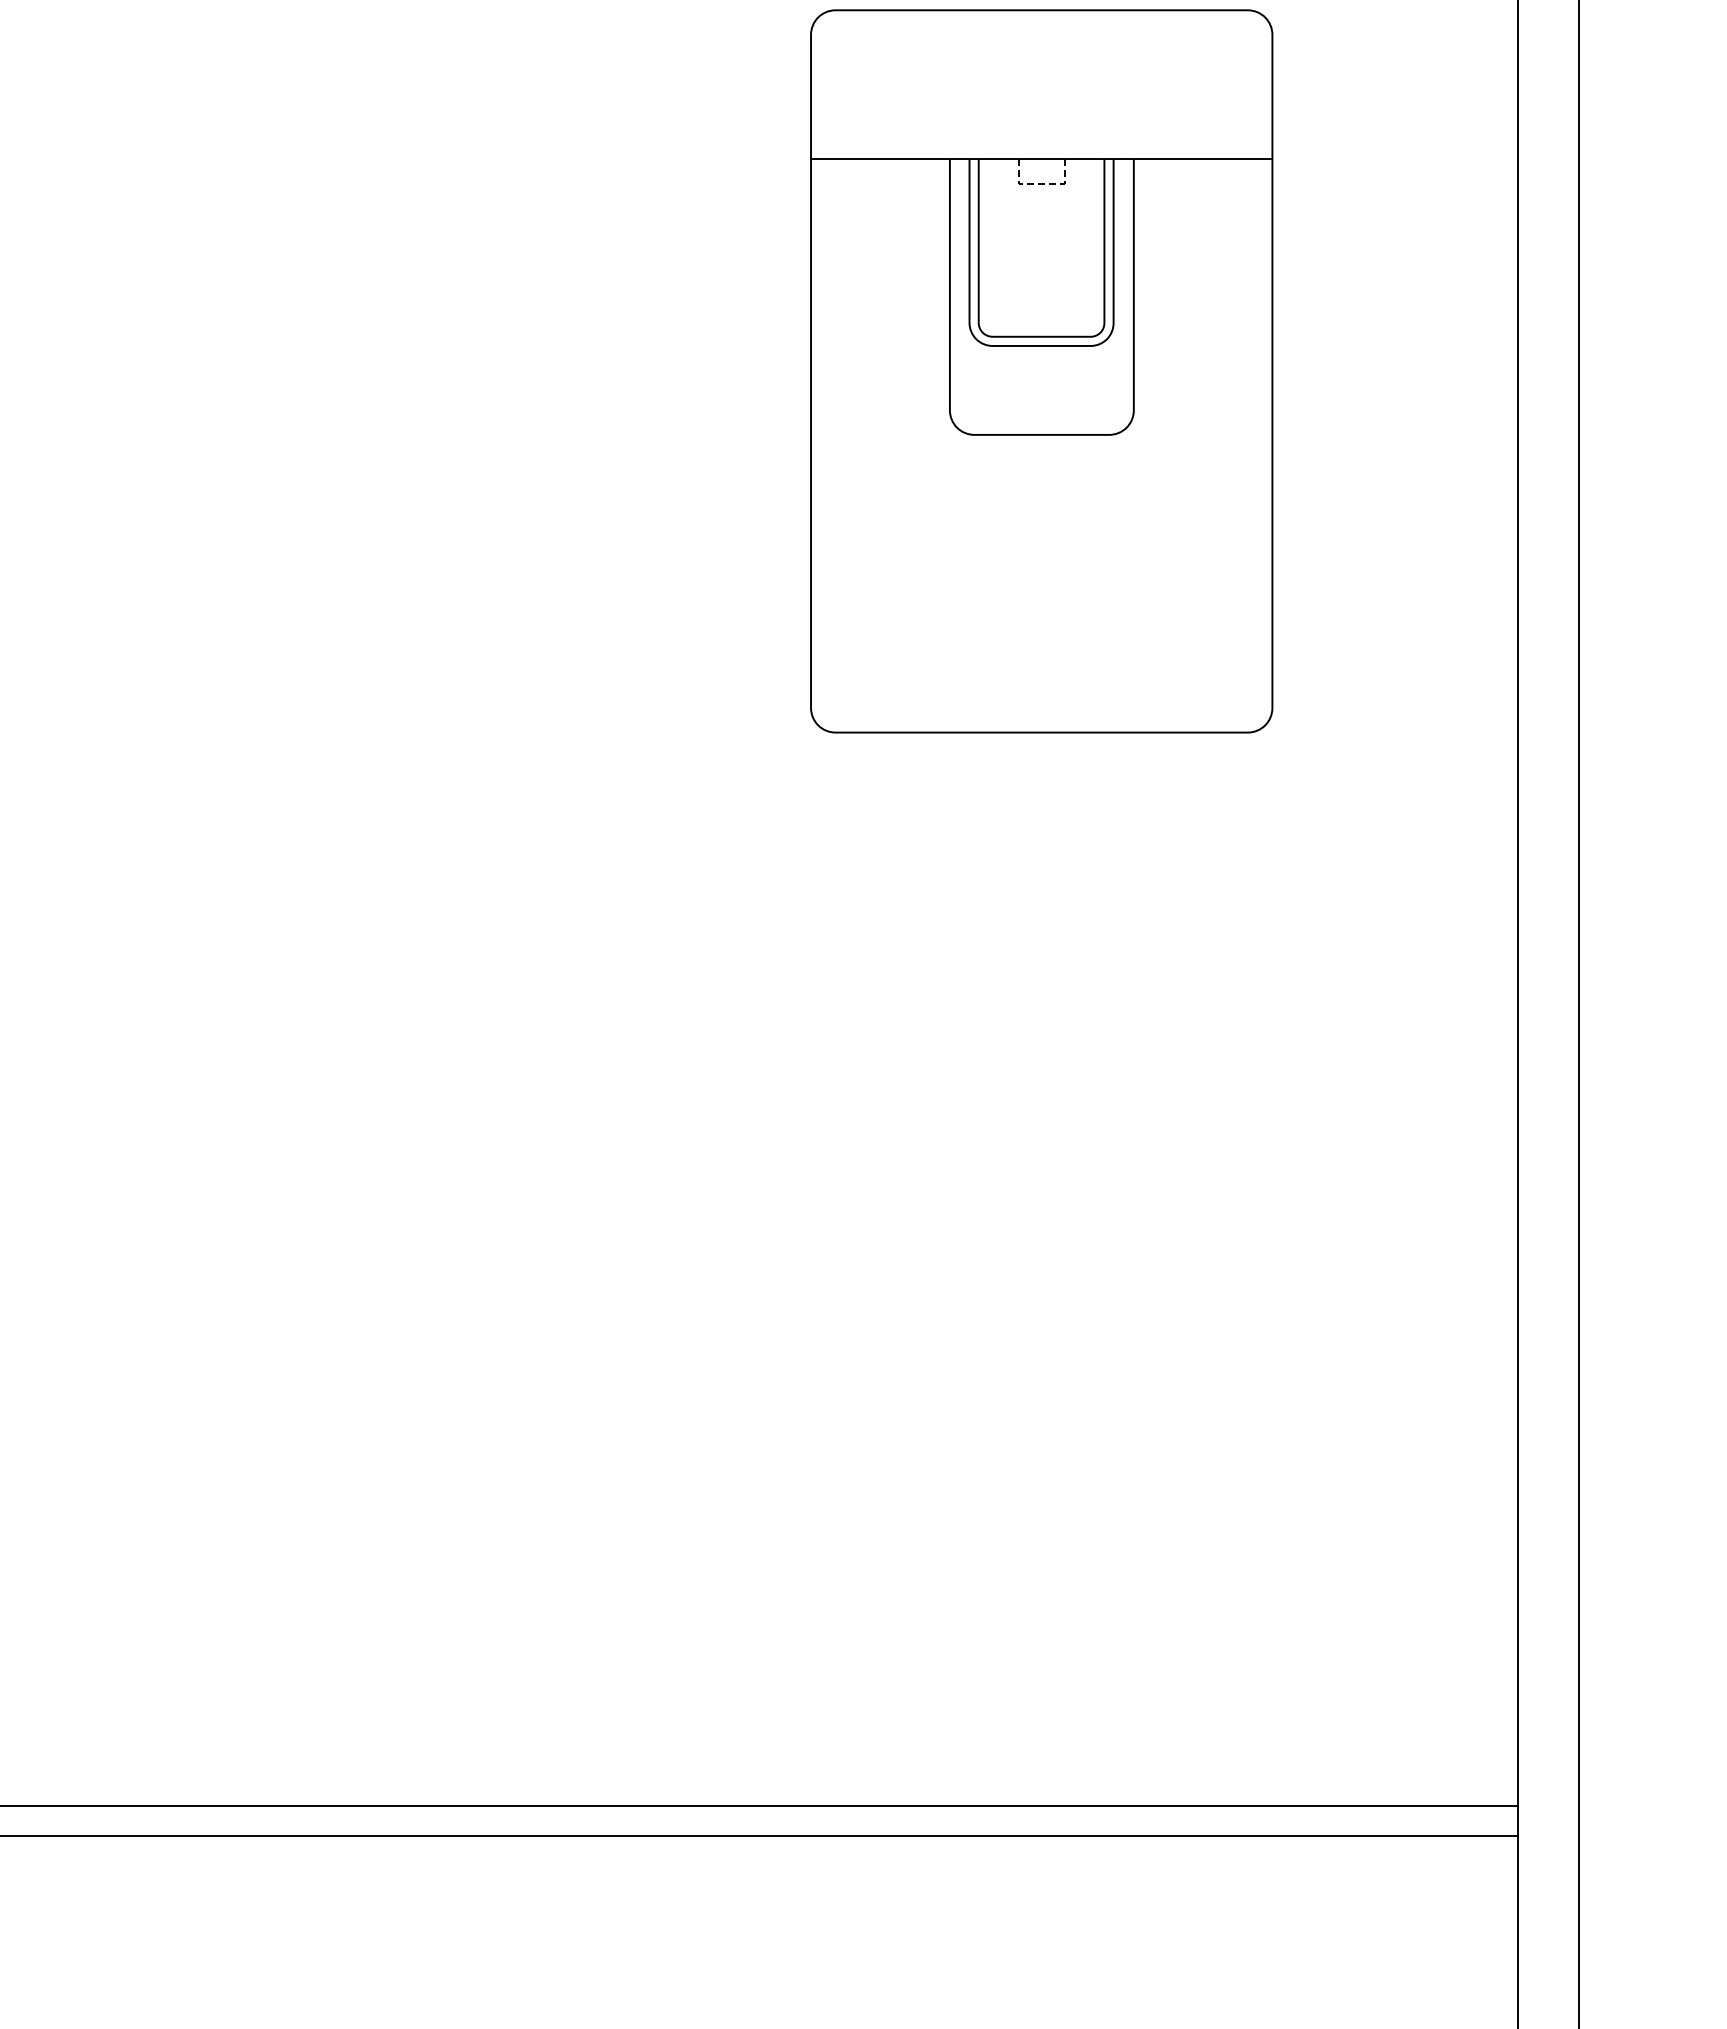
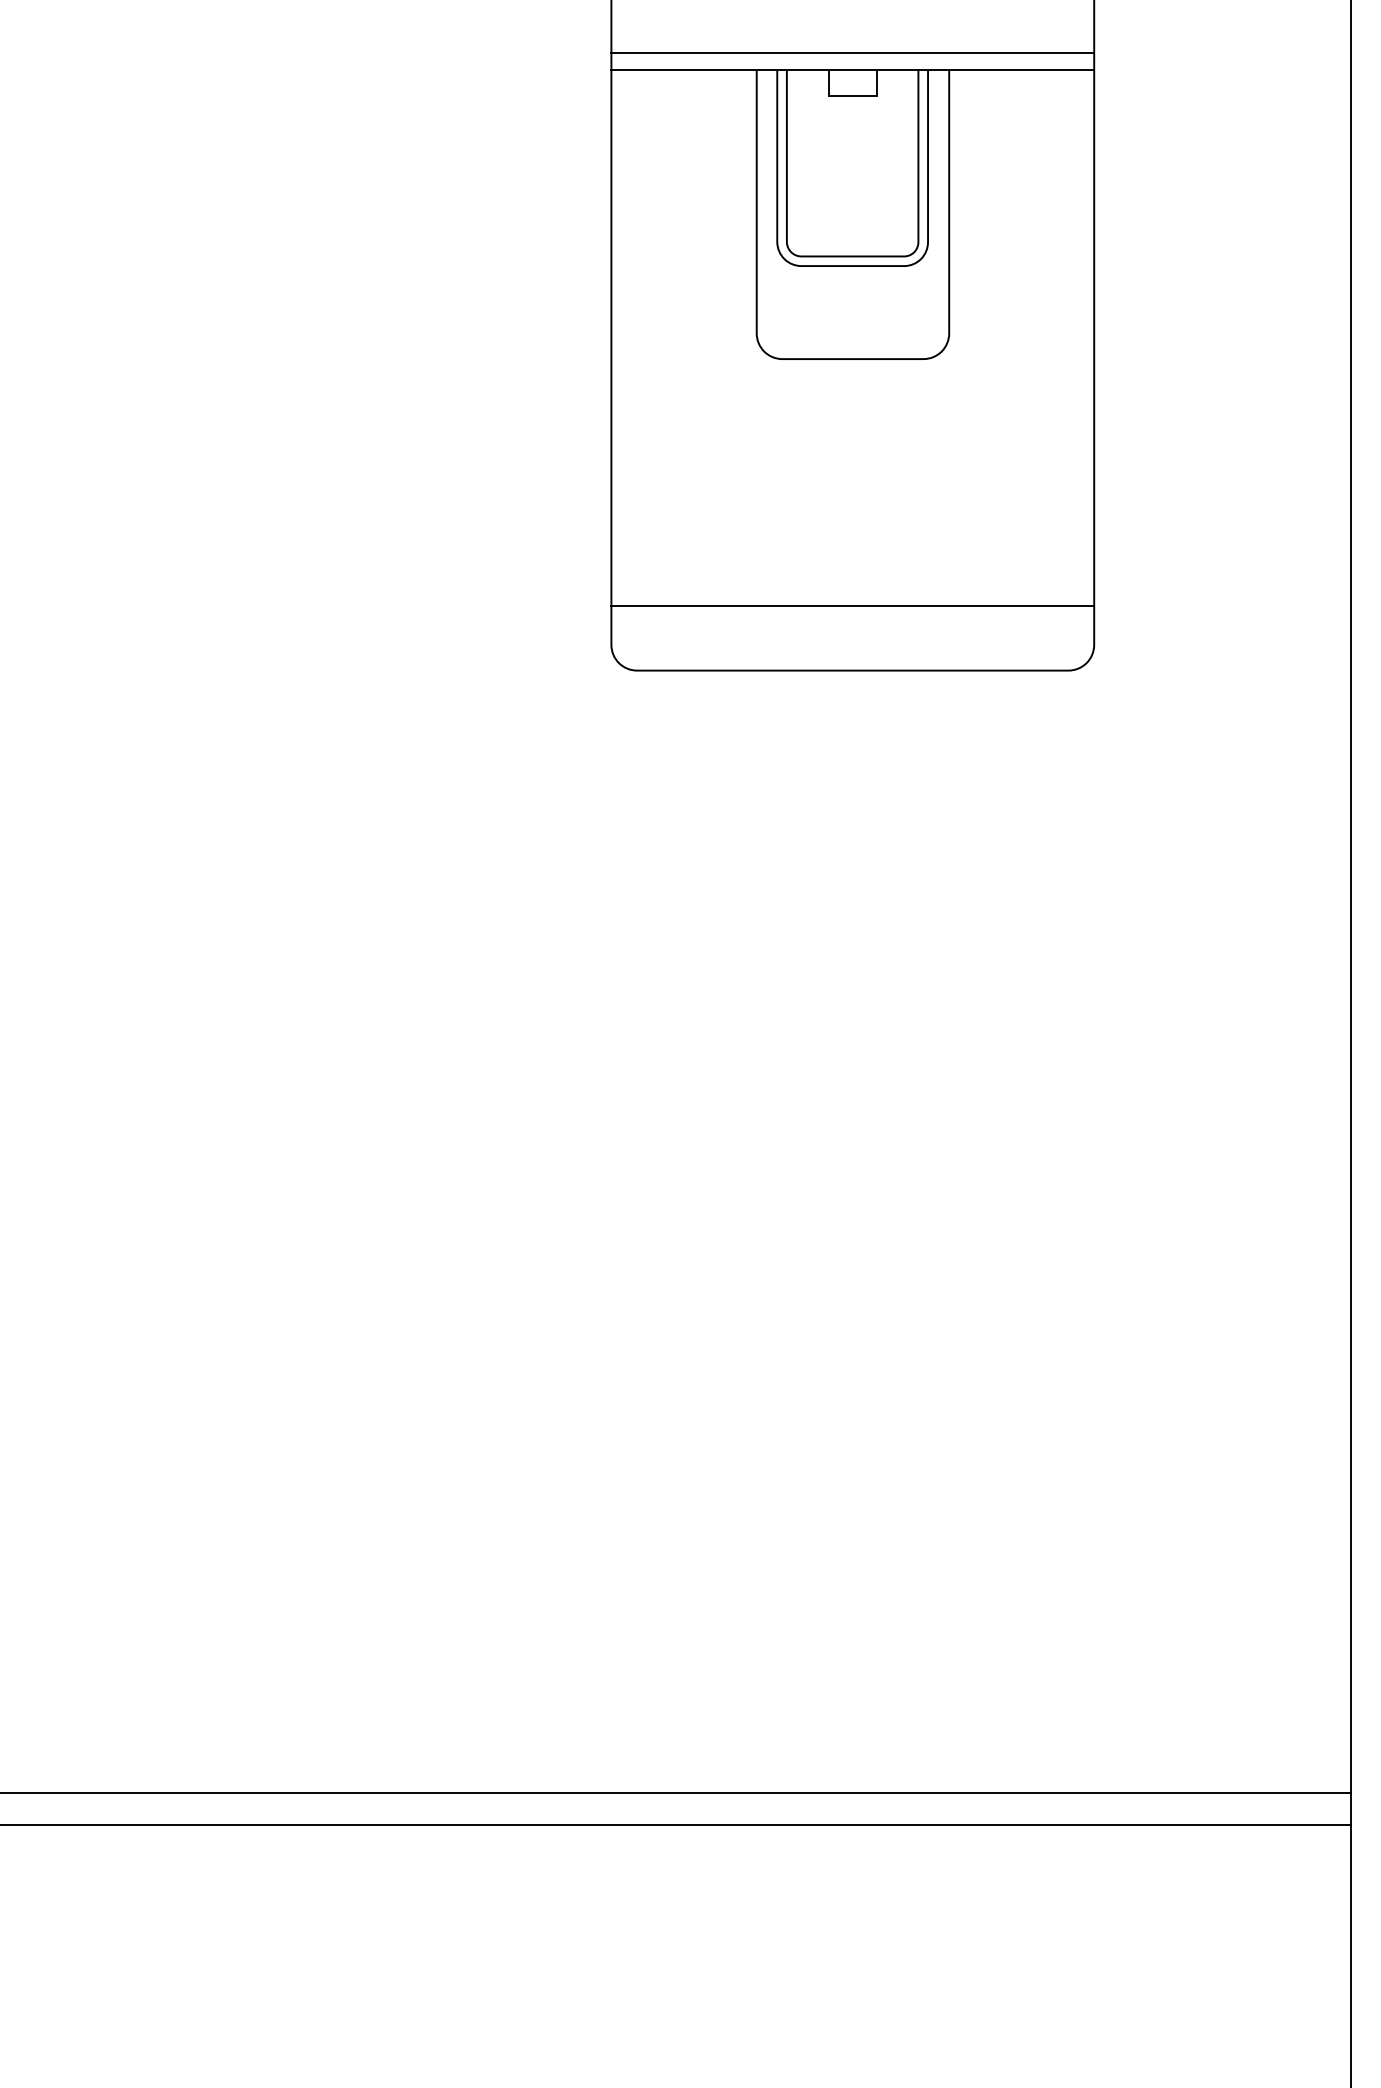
line: (1041, 142) -> (852, 53), added
line: (1041, 183) -> (852, 96), dashed -> solid
line: (1041, 671) -> (852, 606), added

